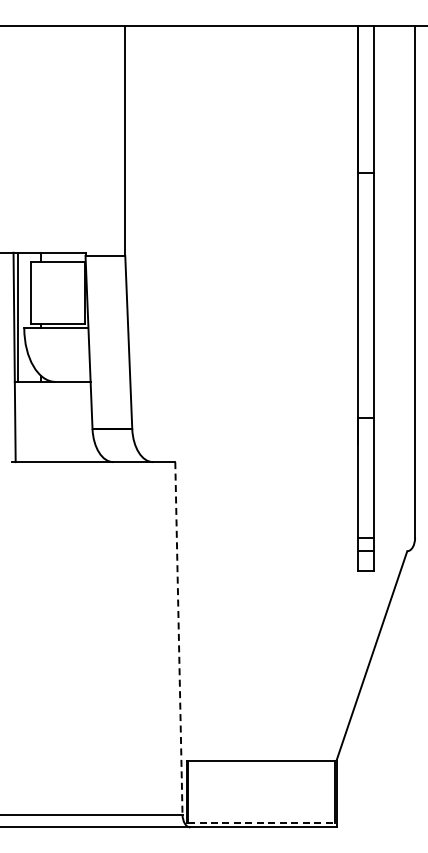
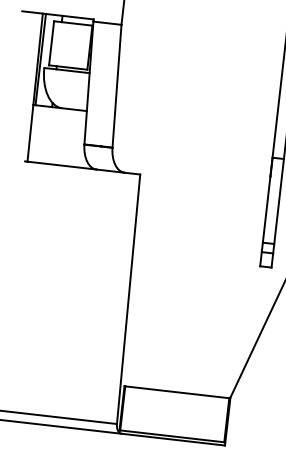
line: (178, 638) -> (128, 299), dashed -> solid
line: (261, 822) -> (172, 436), dashed -> solid

